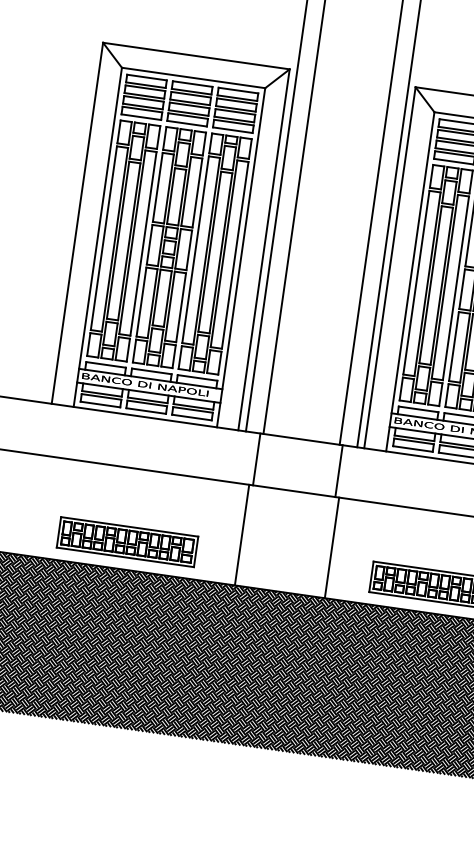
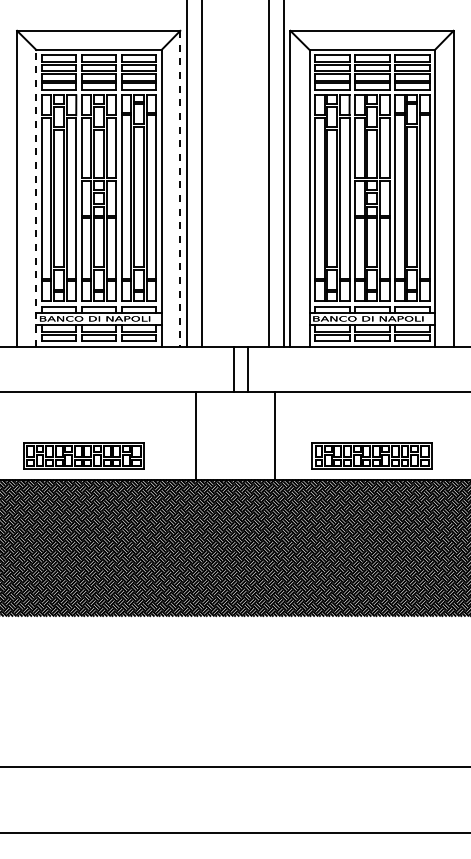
line: (98, 236) -> (36, 197), solid -> dashed
line: (264, 249) -> (180, 188), solid -> dashed
line: (256, 458) -> (233, 368), moved
line: (339, 470) -> (247, 368), moved
part: (127, 541) -> (83, 455), moved

